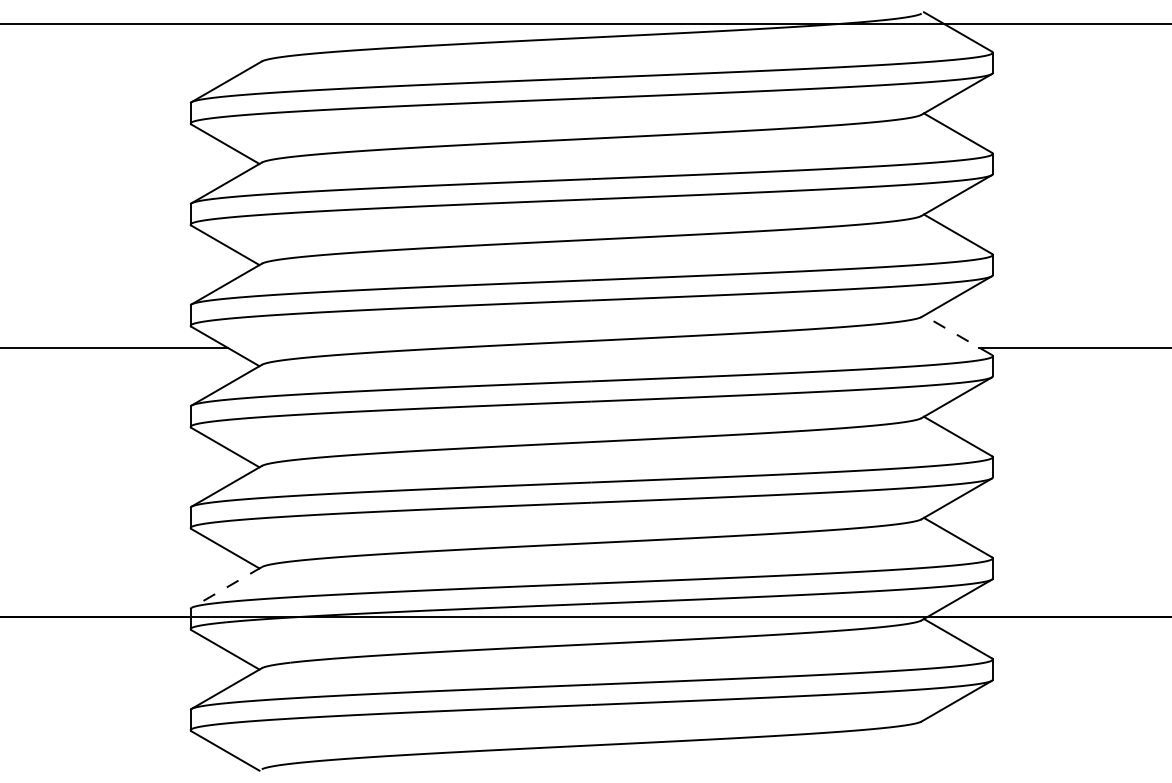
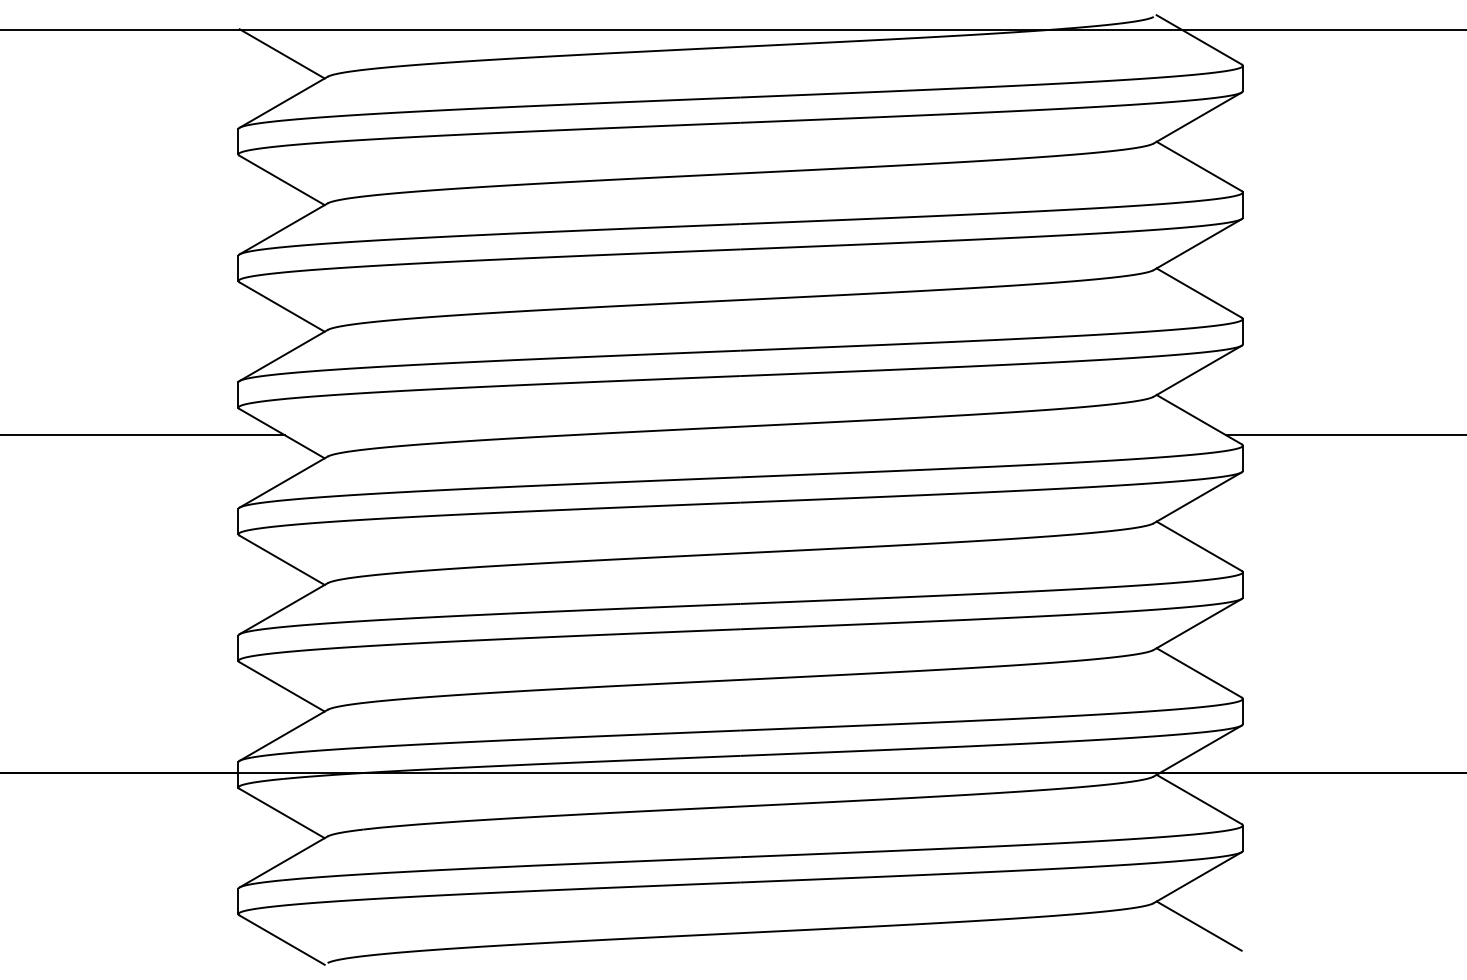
line: (224, 42) -> (281, 53), added
line: (957, 335) -> (1198, 419), dashed -> solid
line: (226, 587) -> (283, 735), dashed -> solid
line: (957, 739) -> (1198, 925), added

